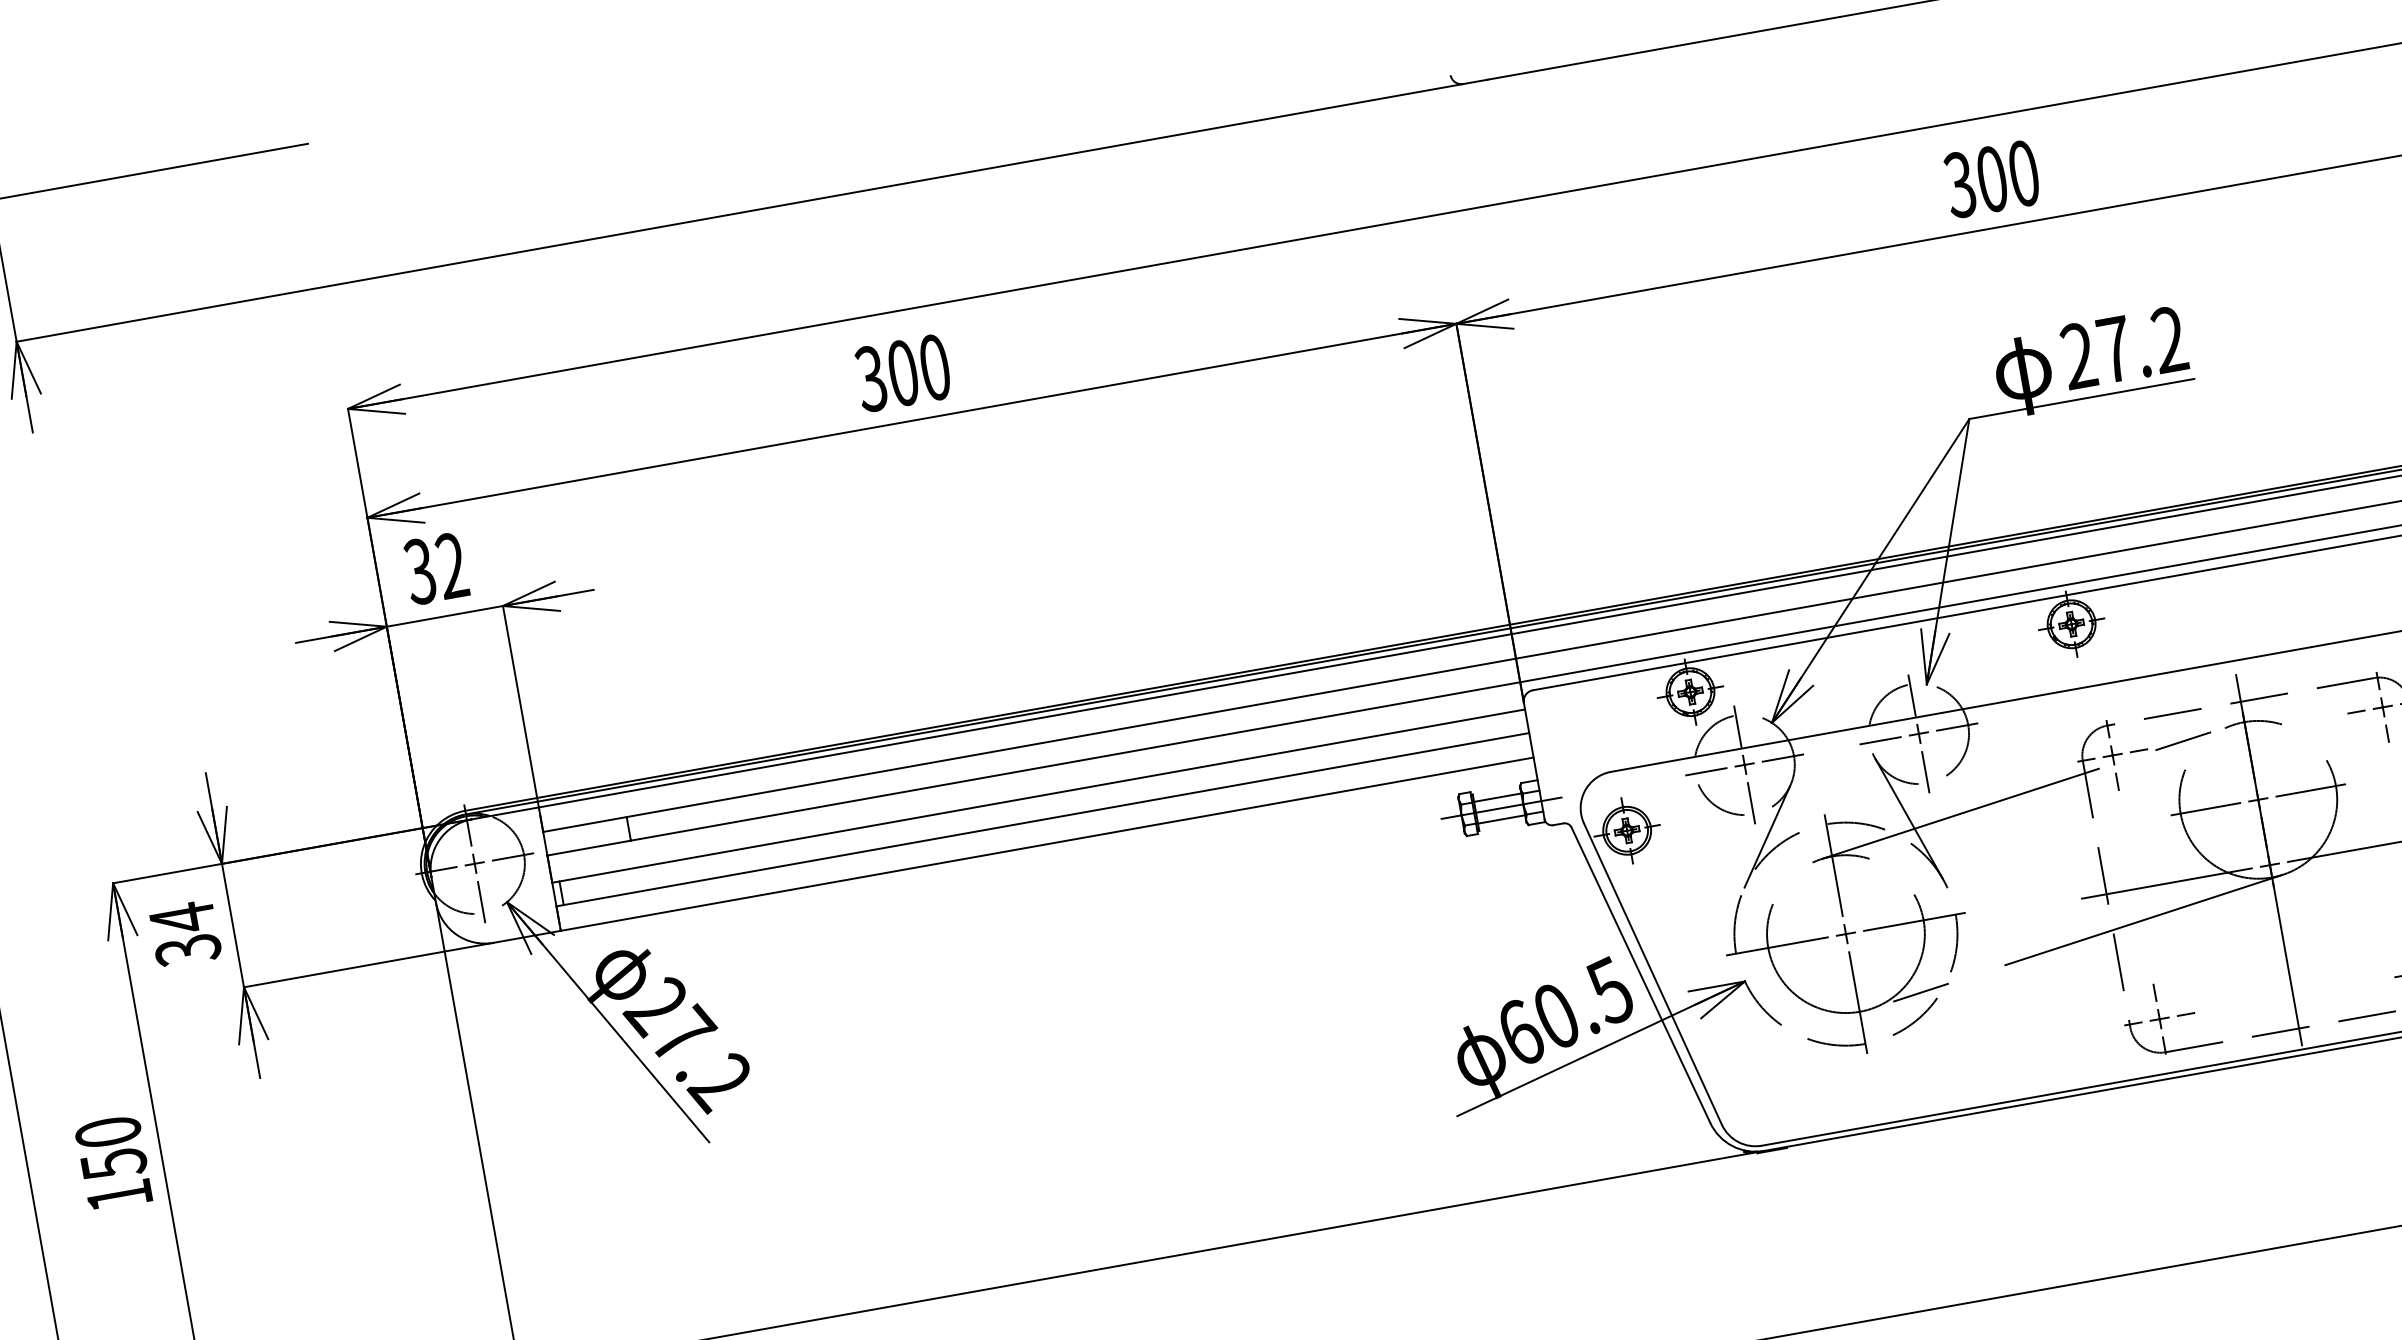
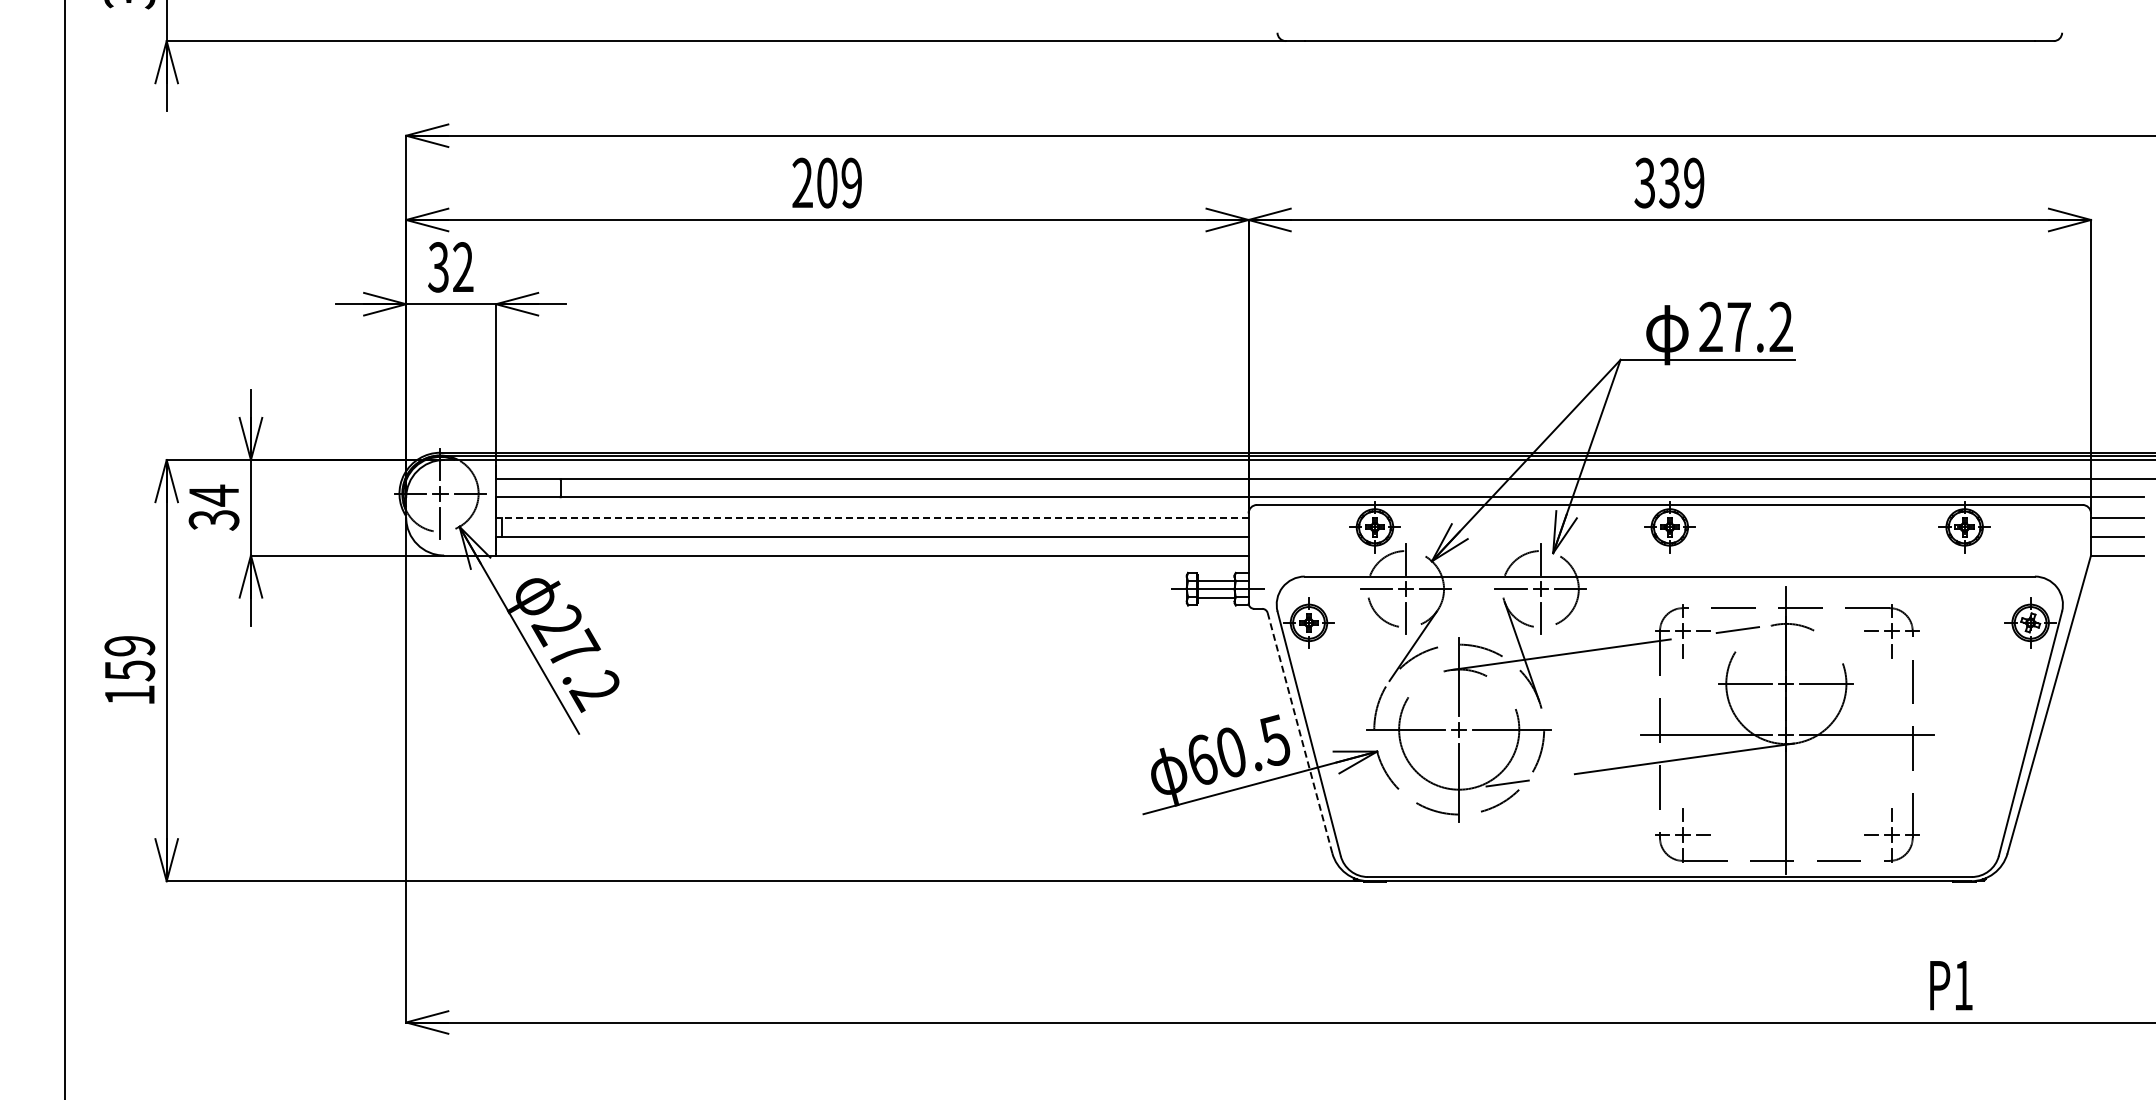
text: (2007, 175) -> (1681, 182), 300 -> 339
text: (902, 372) -> (826, 182), 300 -> 209
line: (1037, 796) -> (871, 518), solid -> dashed
line: (1640, 974) -> (1299, 732), solid -> dashed
text: (107, 1132) -> (129, 646), 150 -> 159

